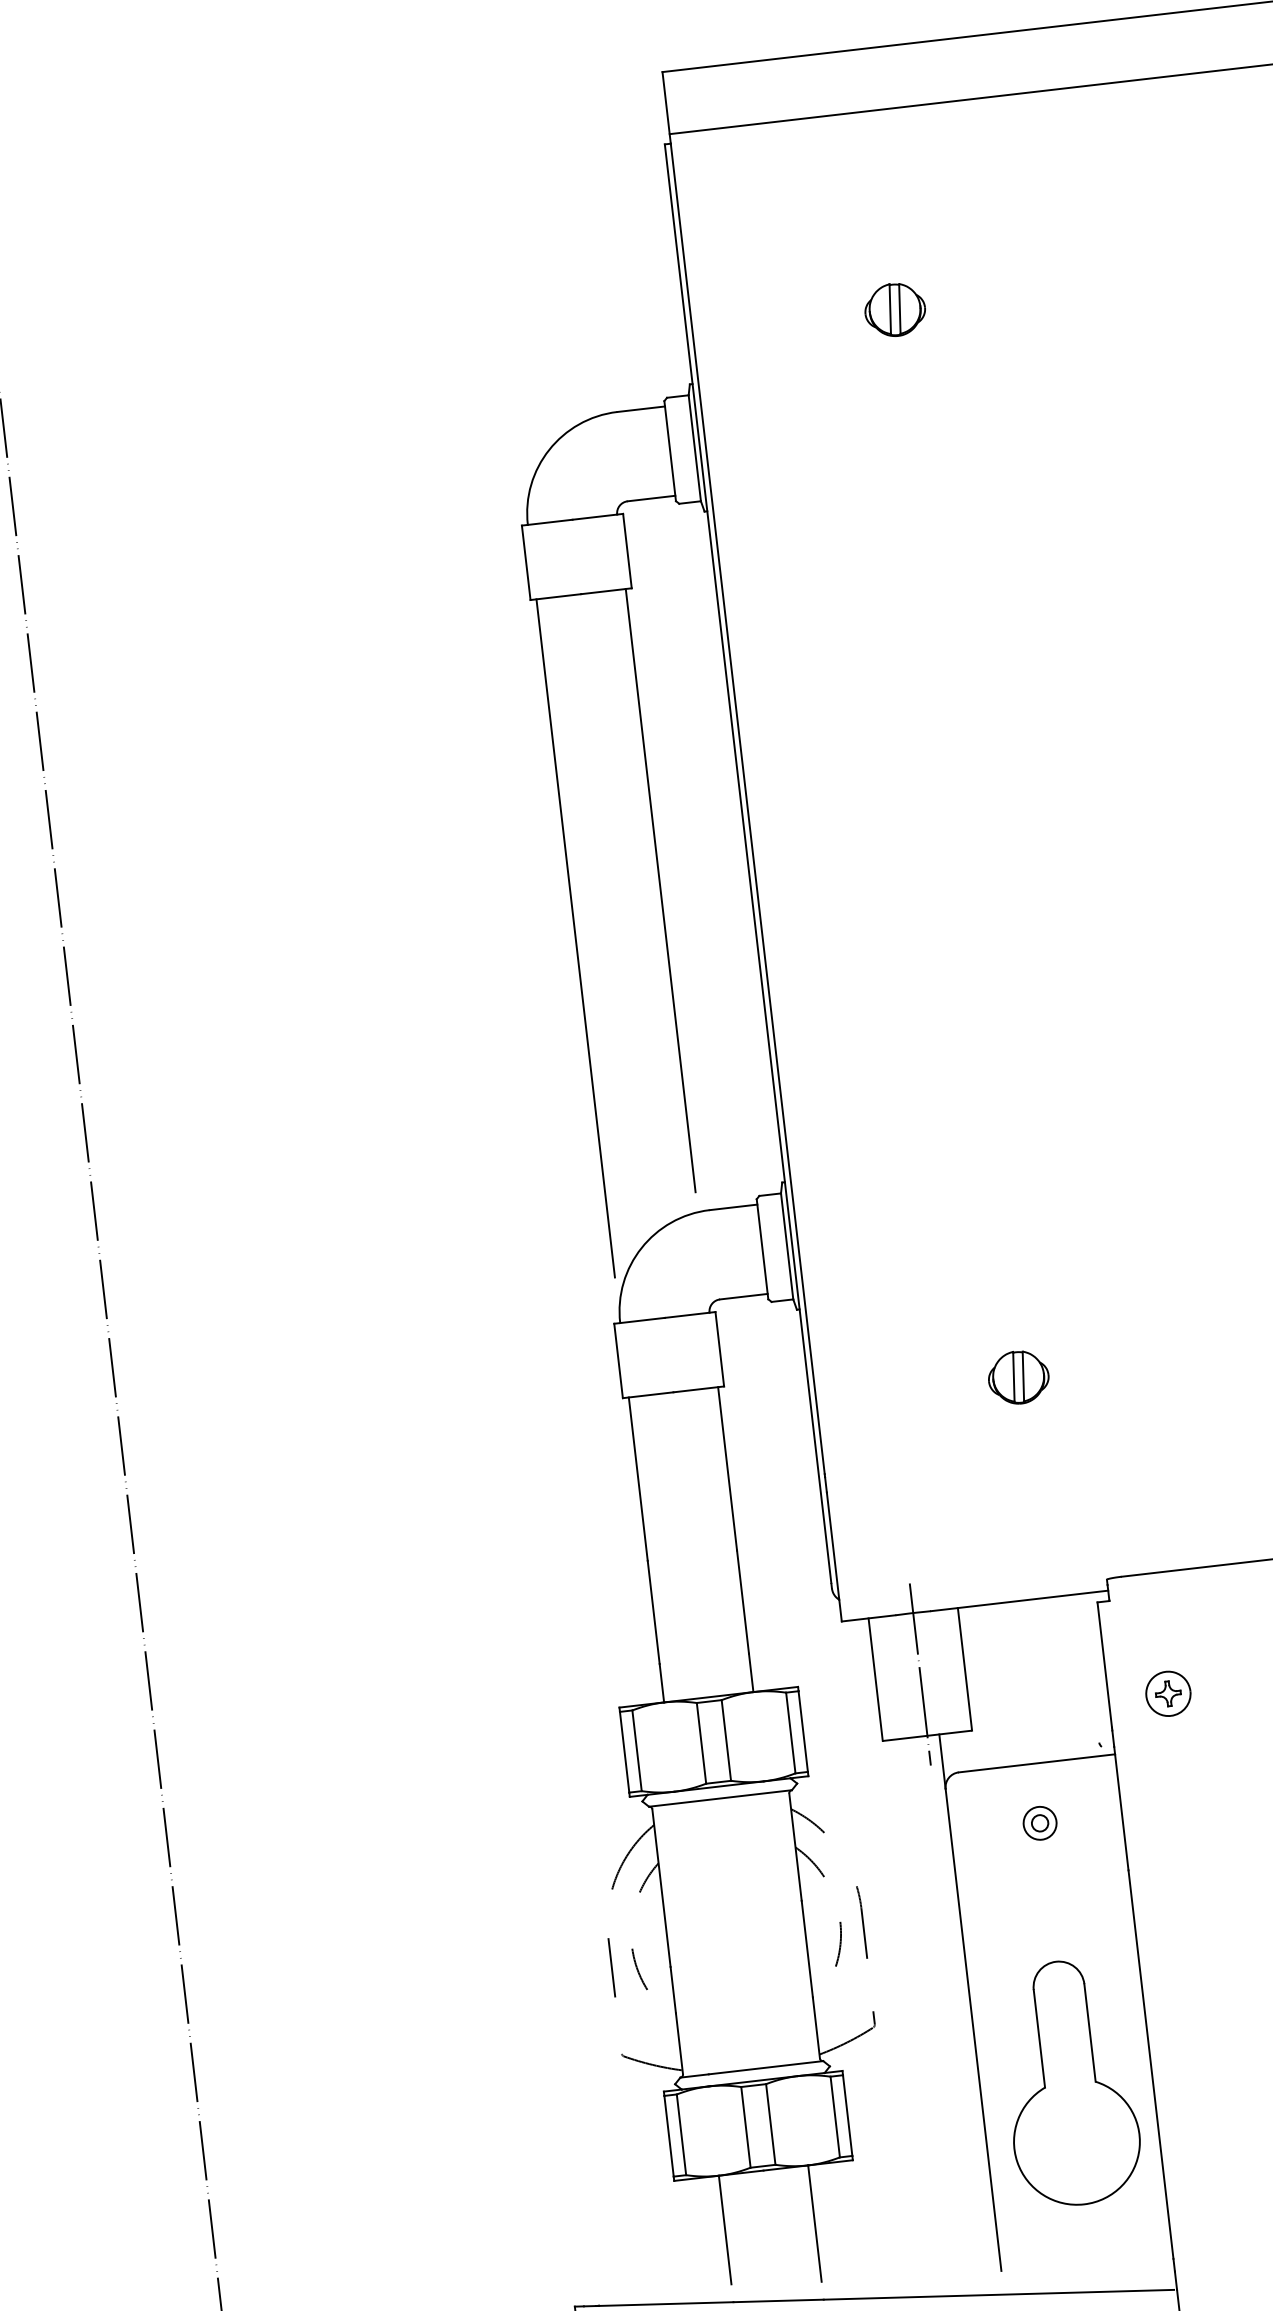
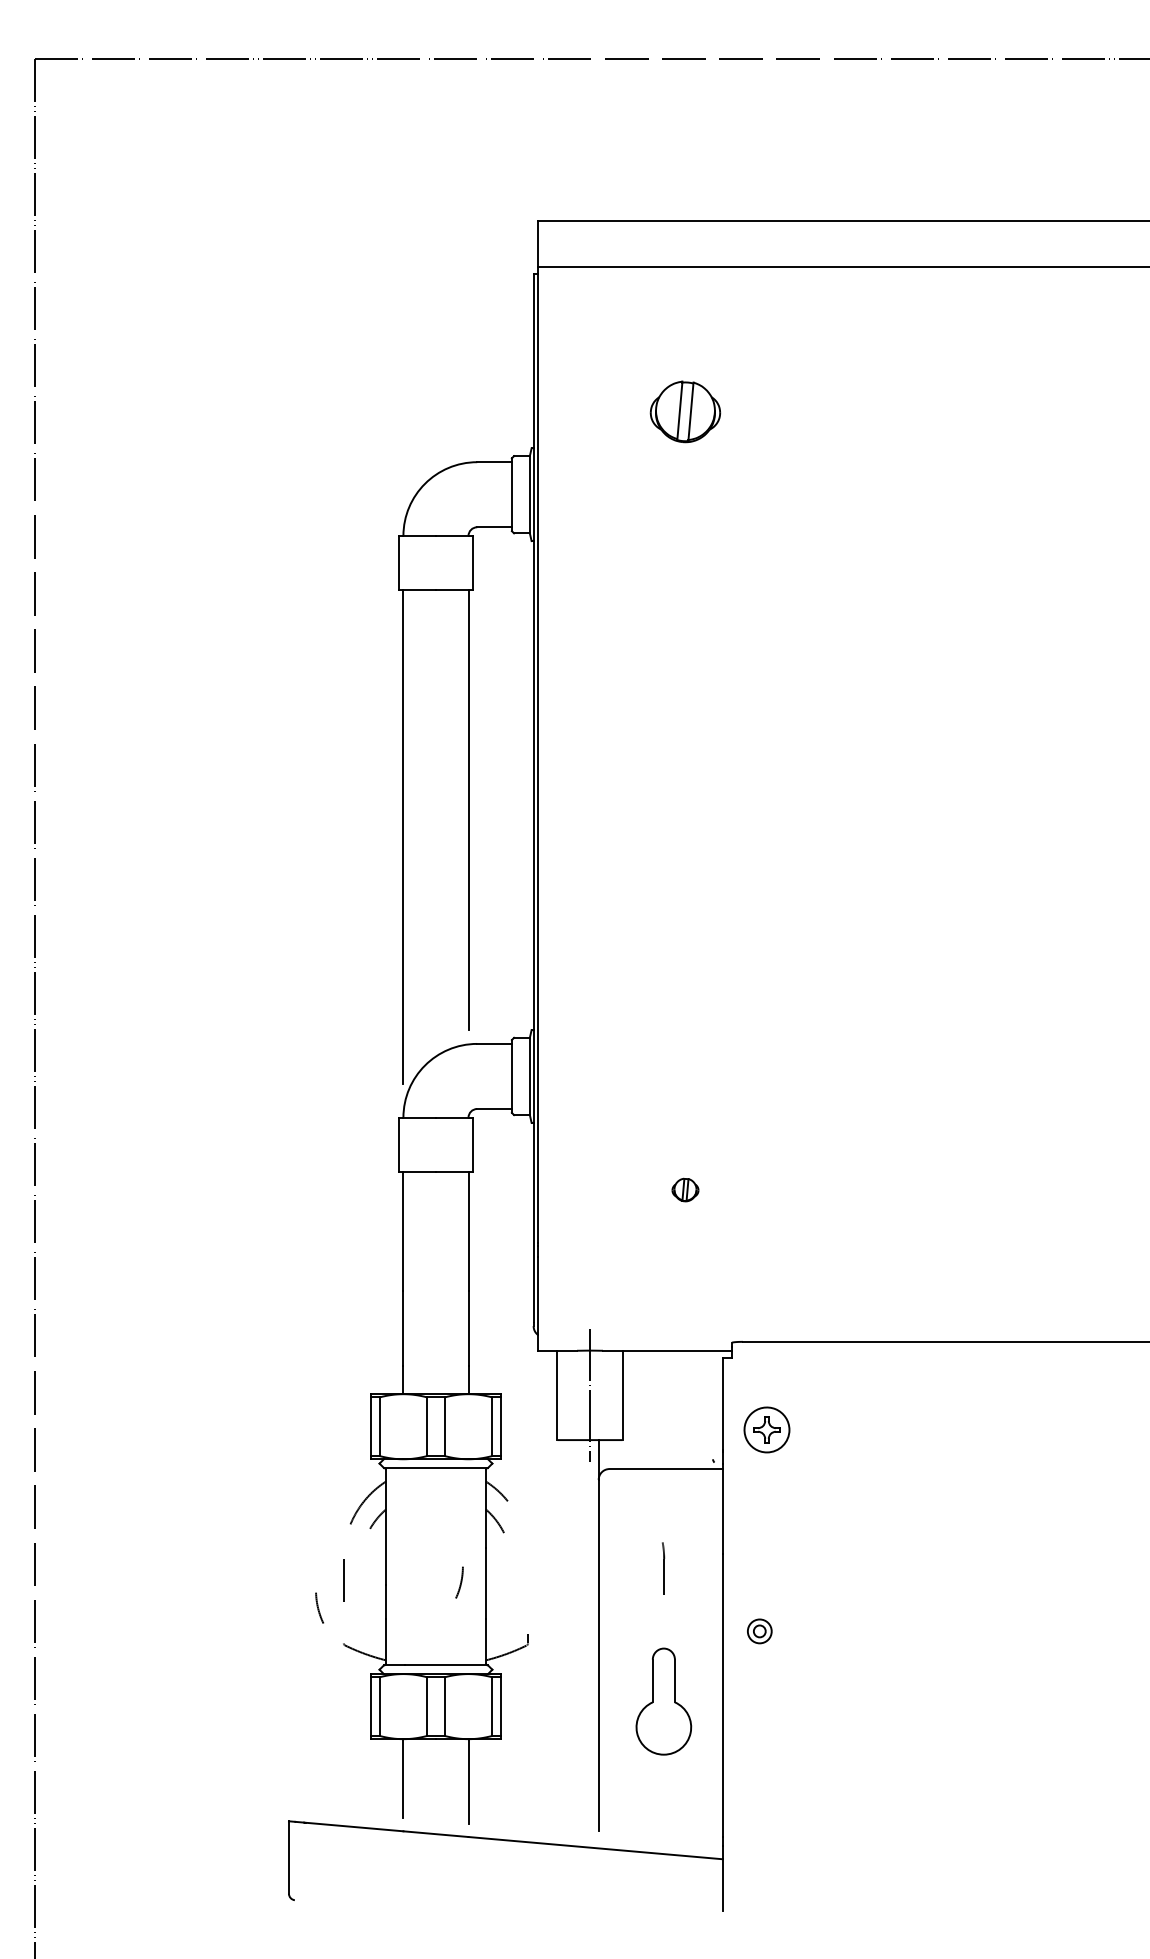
part: (895, 309) -> (685, 411), size x1.6
part: (1018, 1376) -> (685, 1189), size x0.6
part: (1167, 1693) -> (766, 1429), size x1.4
part: (1039, 1823) -> (759, 1631), moved
part: (862, 1921) -> (663, 1568), moved
arc: (839, 1943) -> (460, 1582), moved
arc: (638, 1968) -> (318, 1607), moved
part: (1069, 2082) -> (663, 1701), size x0.6

